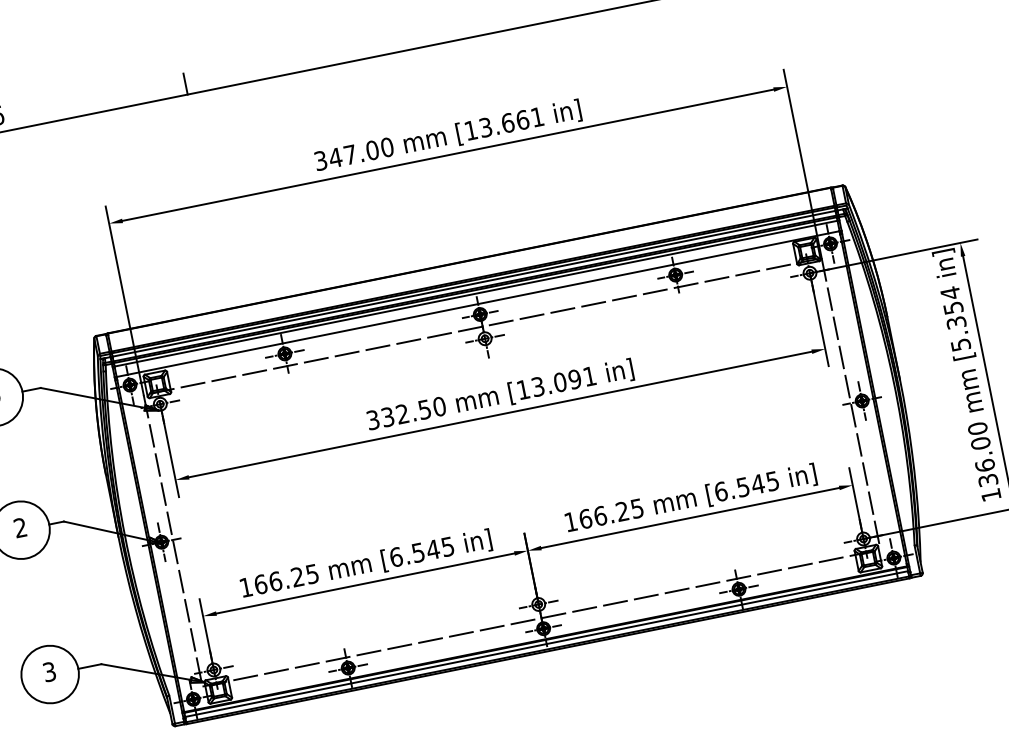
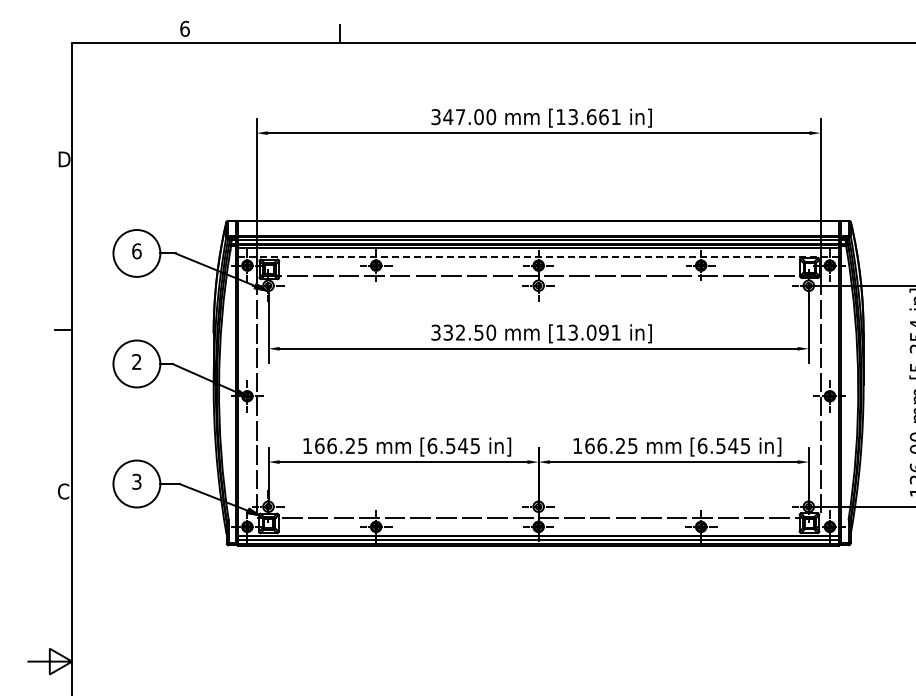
line: (477, 303) -> (538, 256), solid -> dashed

